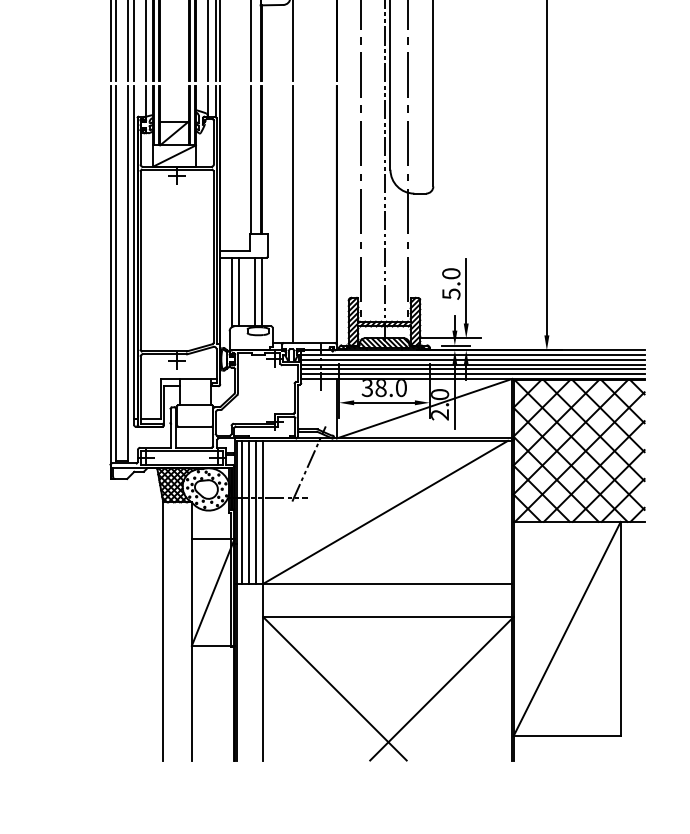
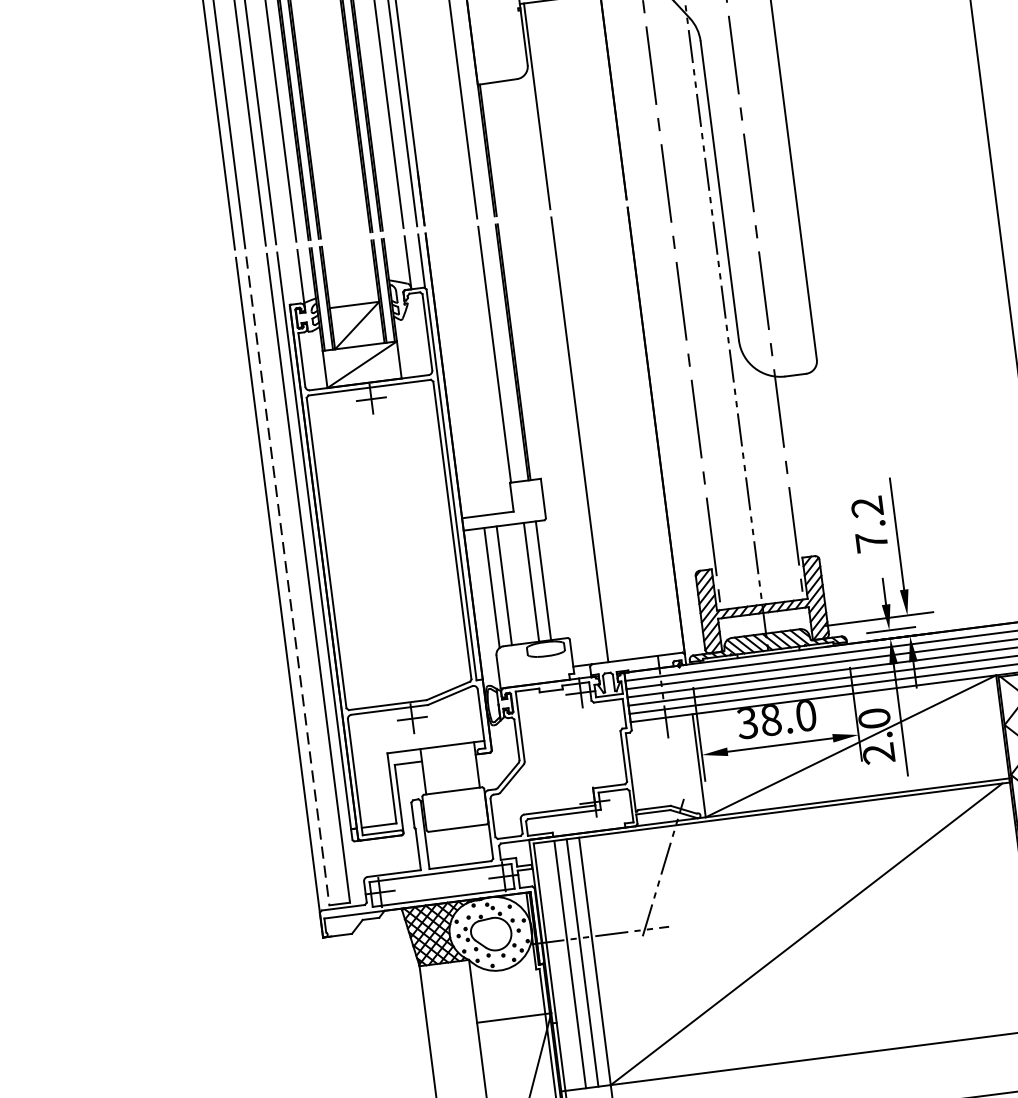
line: (116, 274) -> (288, 582), solid -> dashed
text: (451, 283) -> (869, 523), 5.0 -> 7.2
line: (241, 511) -> (556, 964), removed

